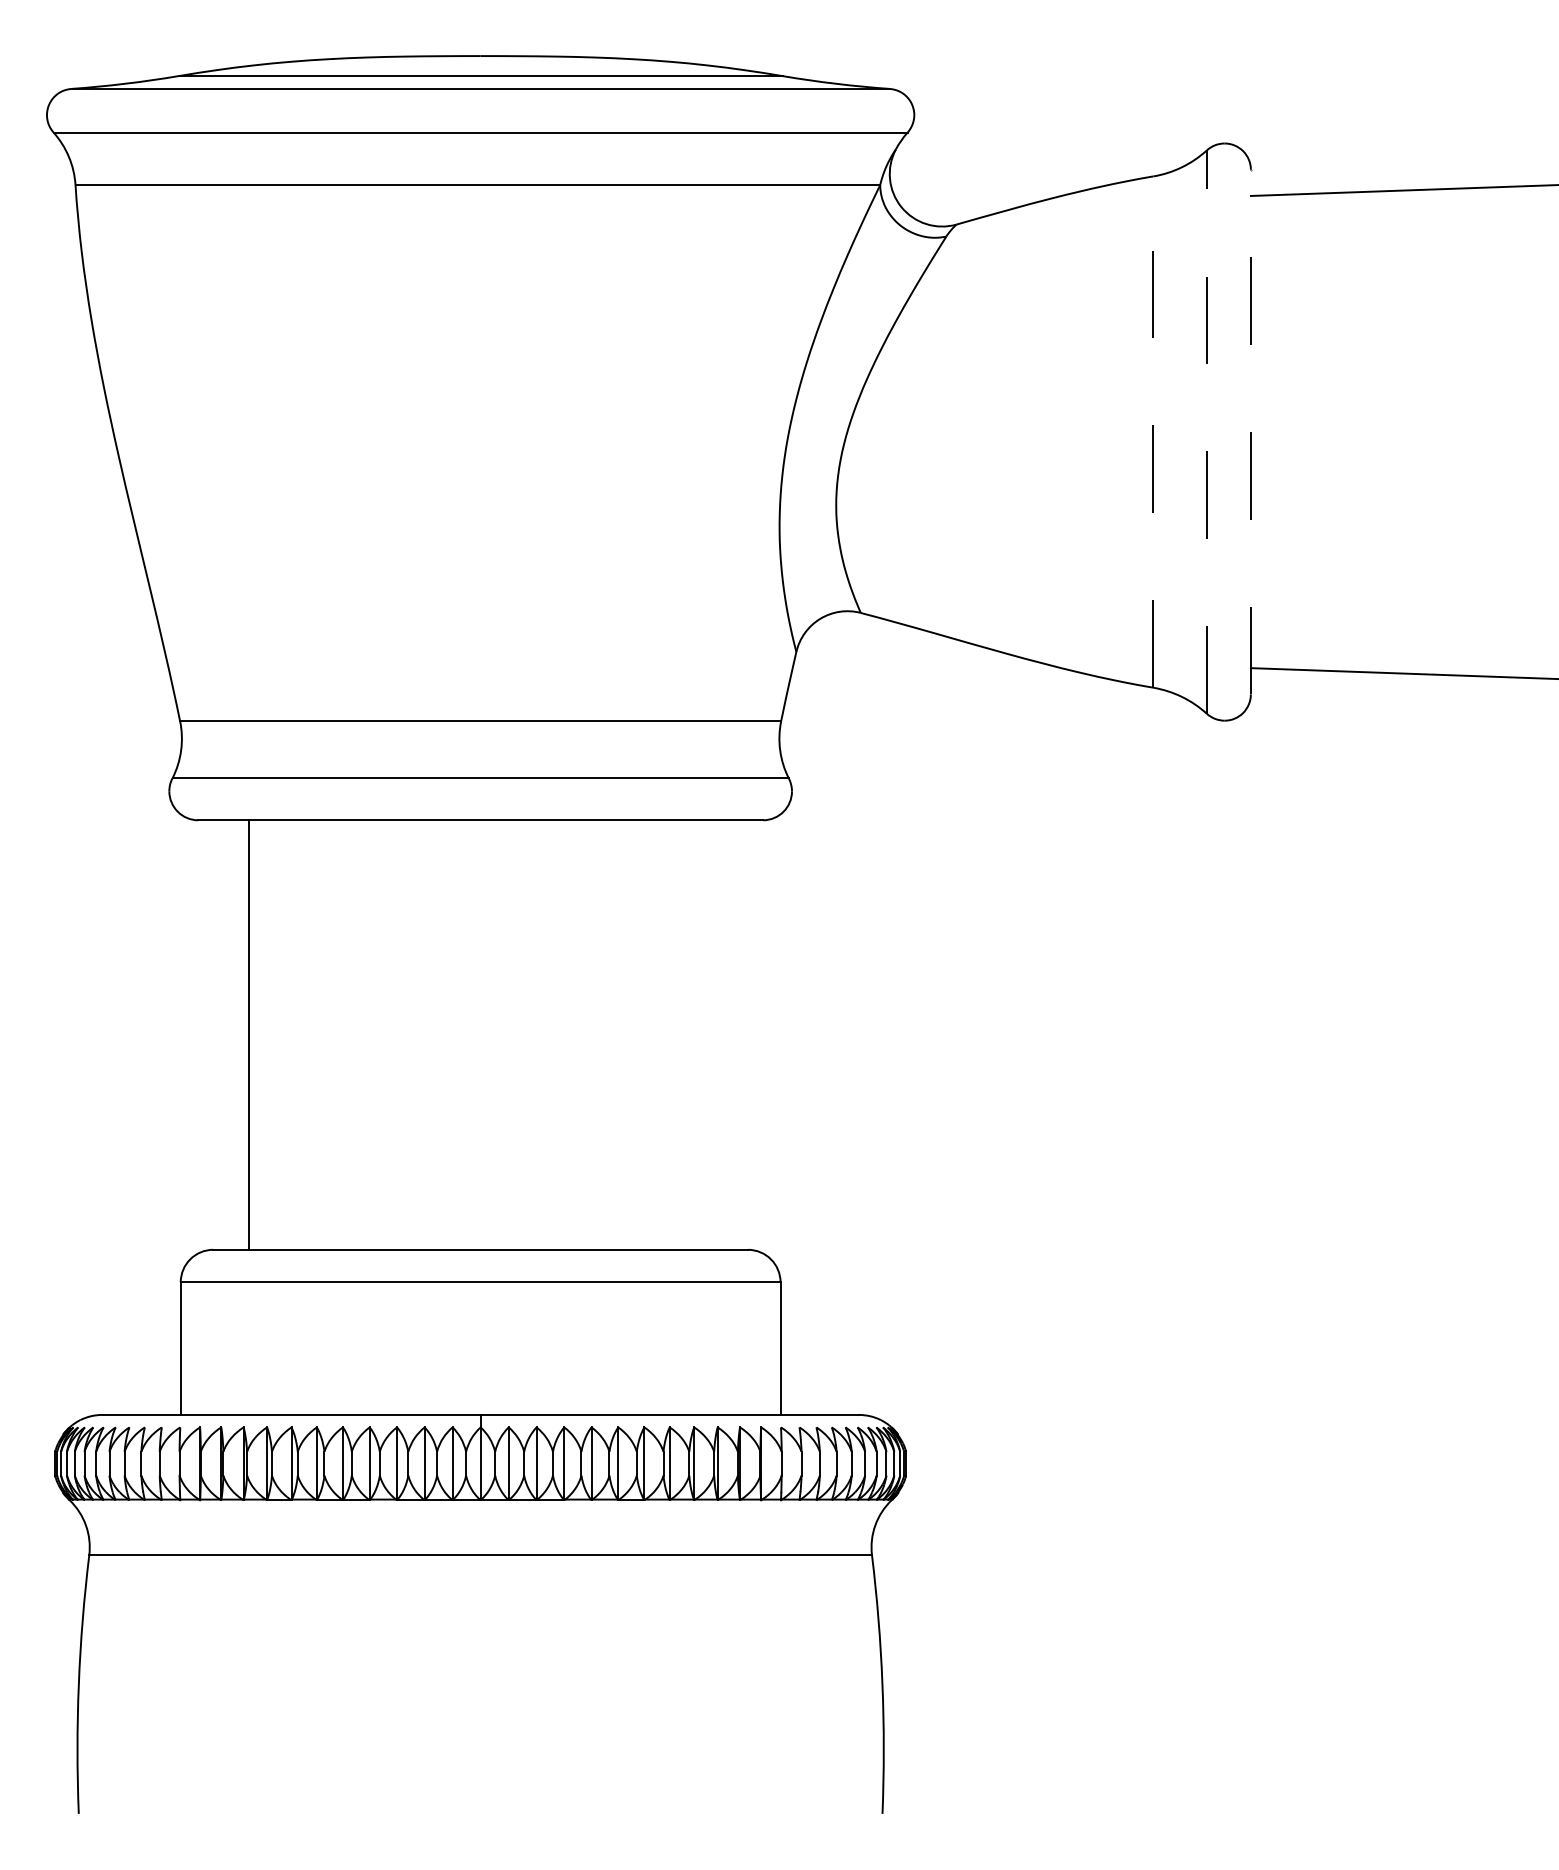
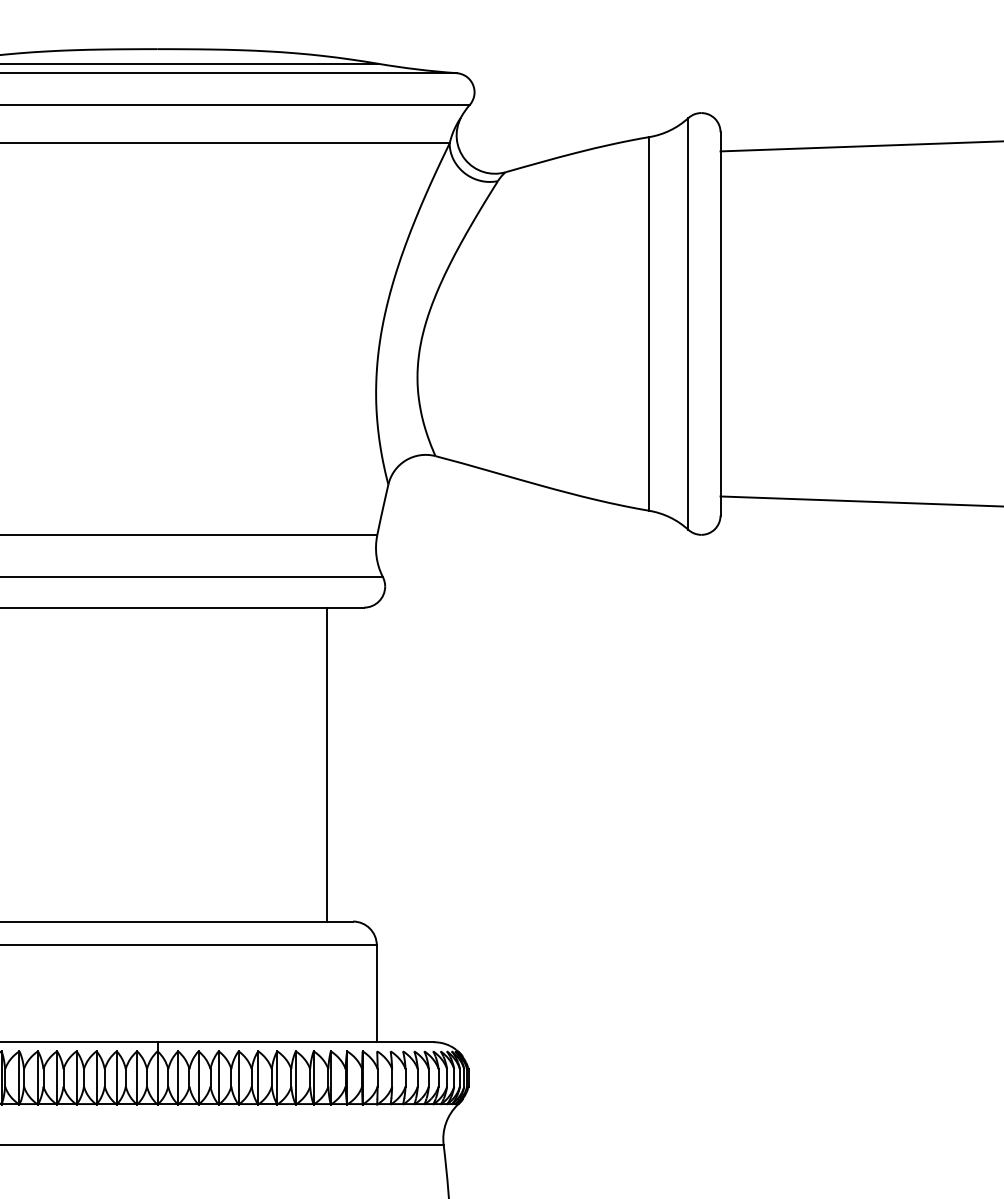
line: (1250, 431) -> (720, 323), dashed -> solid
line: (1153, 432) -> (649, 324), dashed -> solid
line: (1206, 432) -> (688, 324), dashed -> solid
line: (712, 1034) -> (327, 764), added

